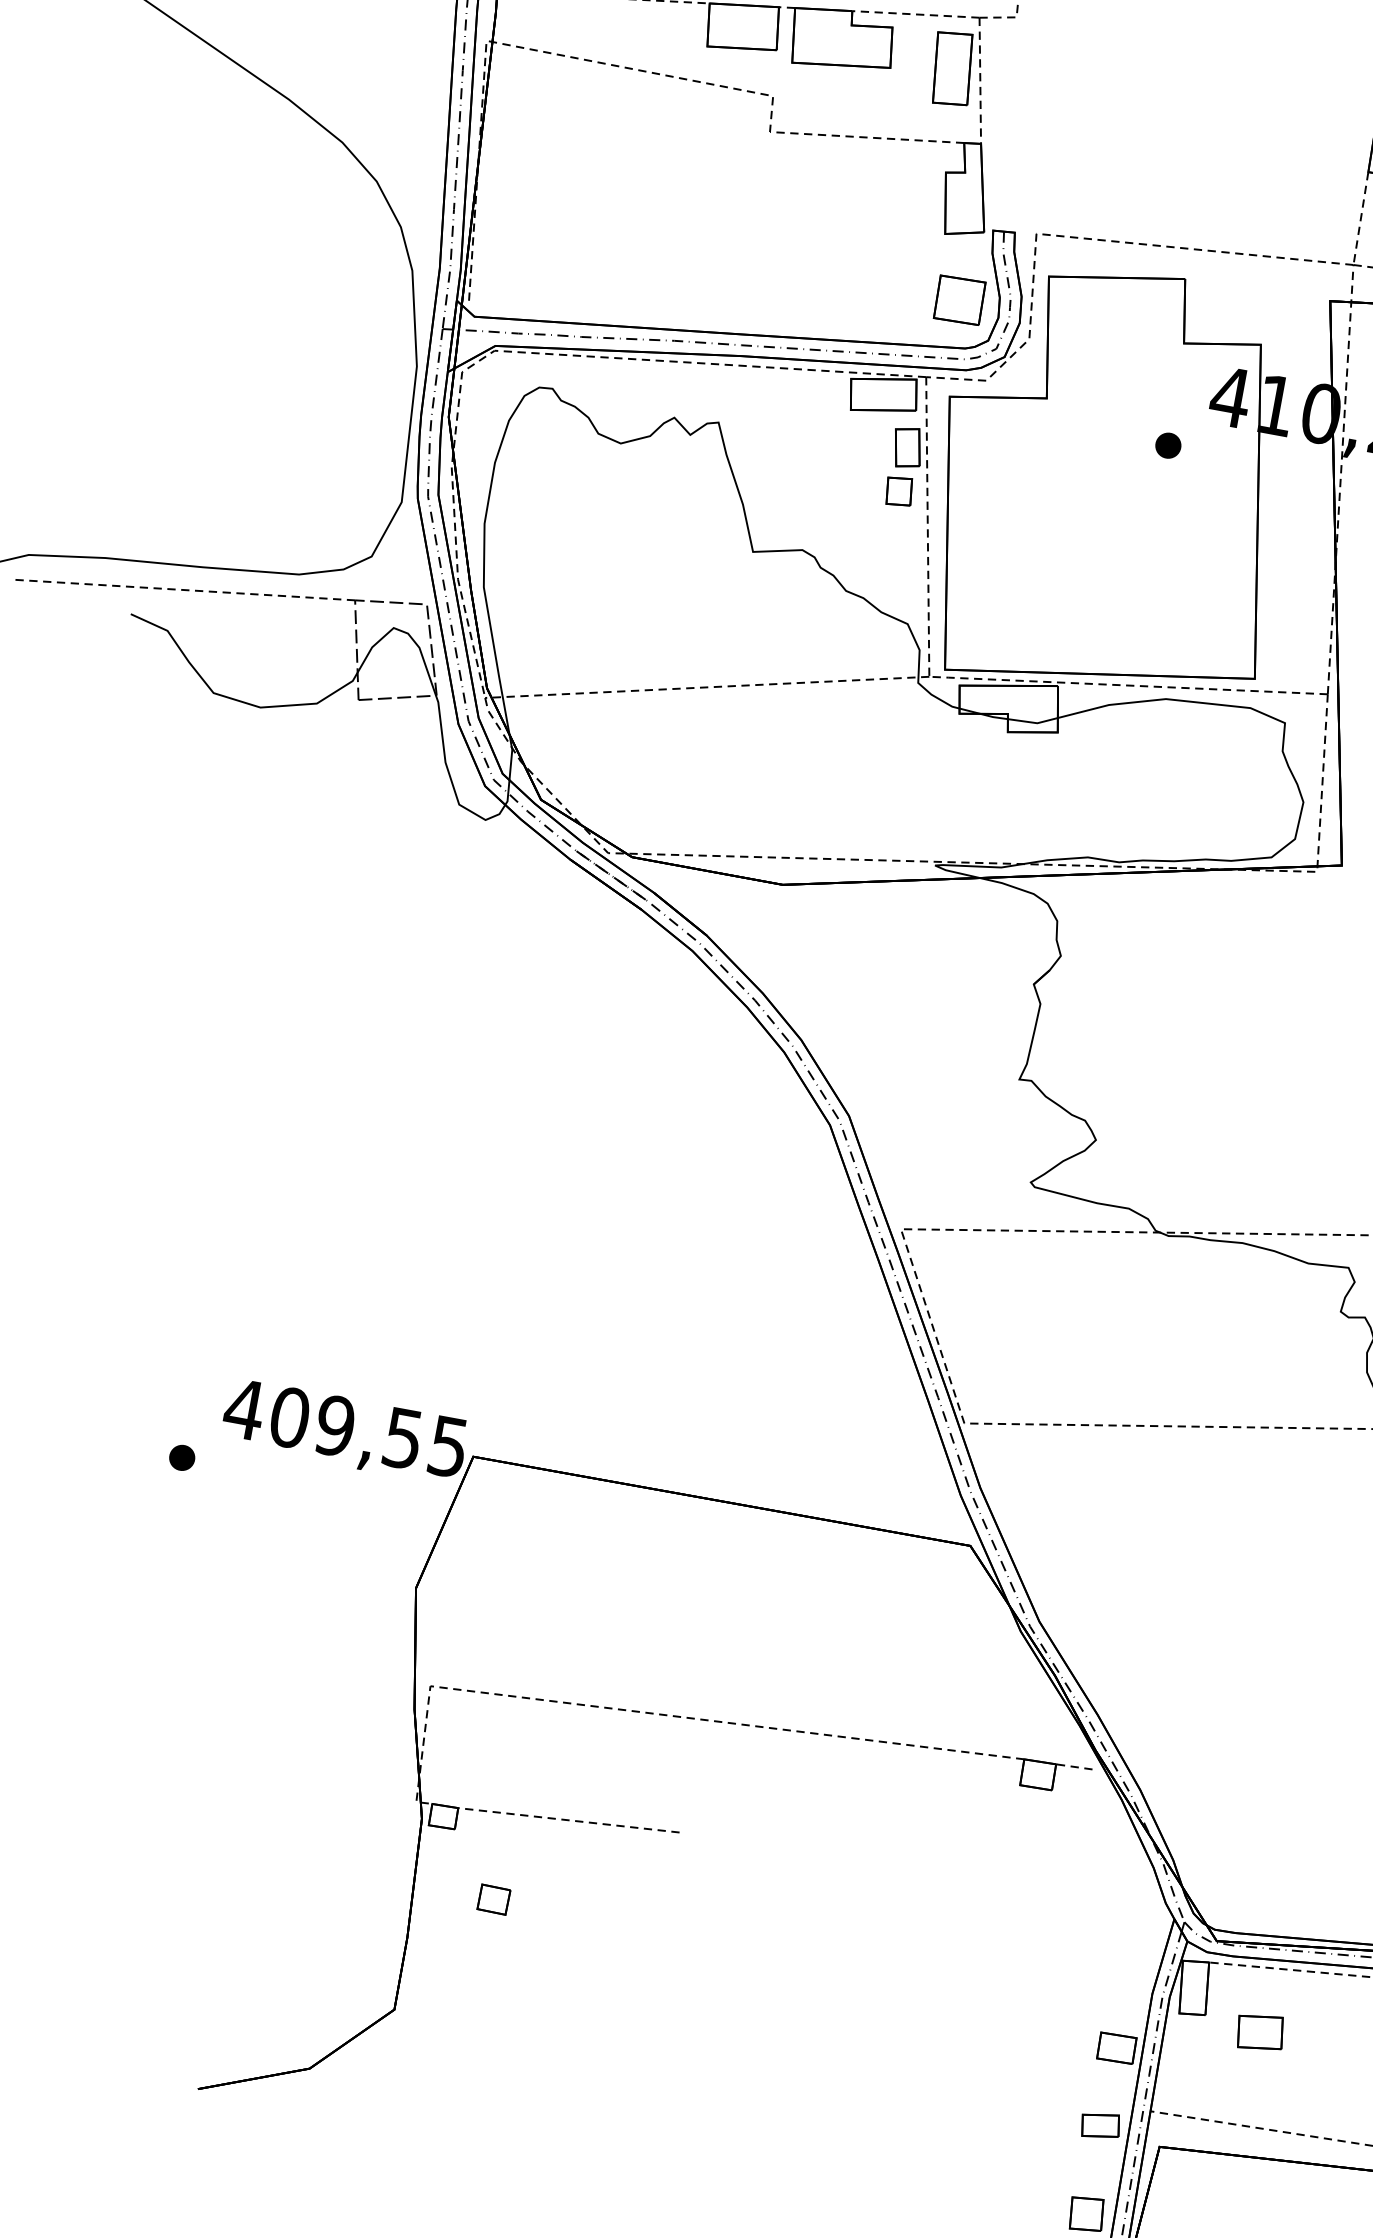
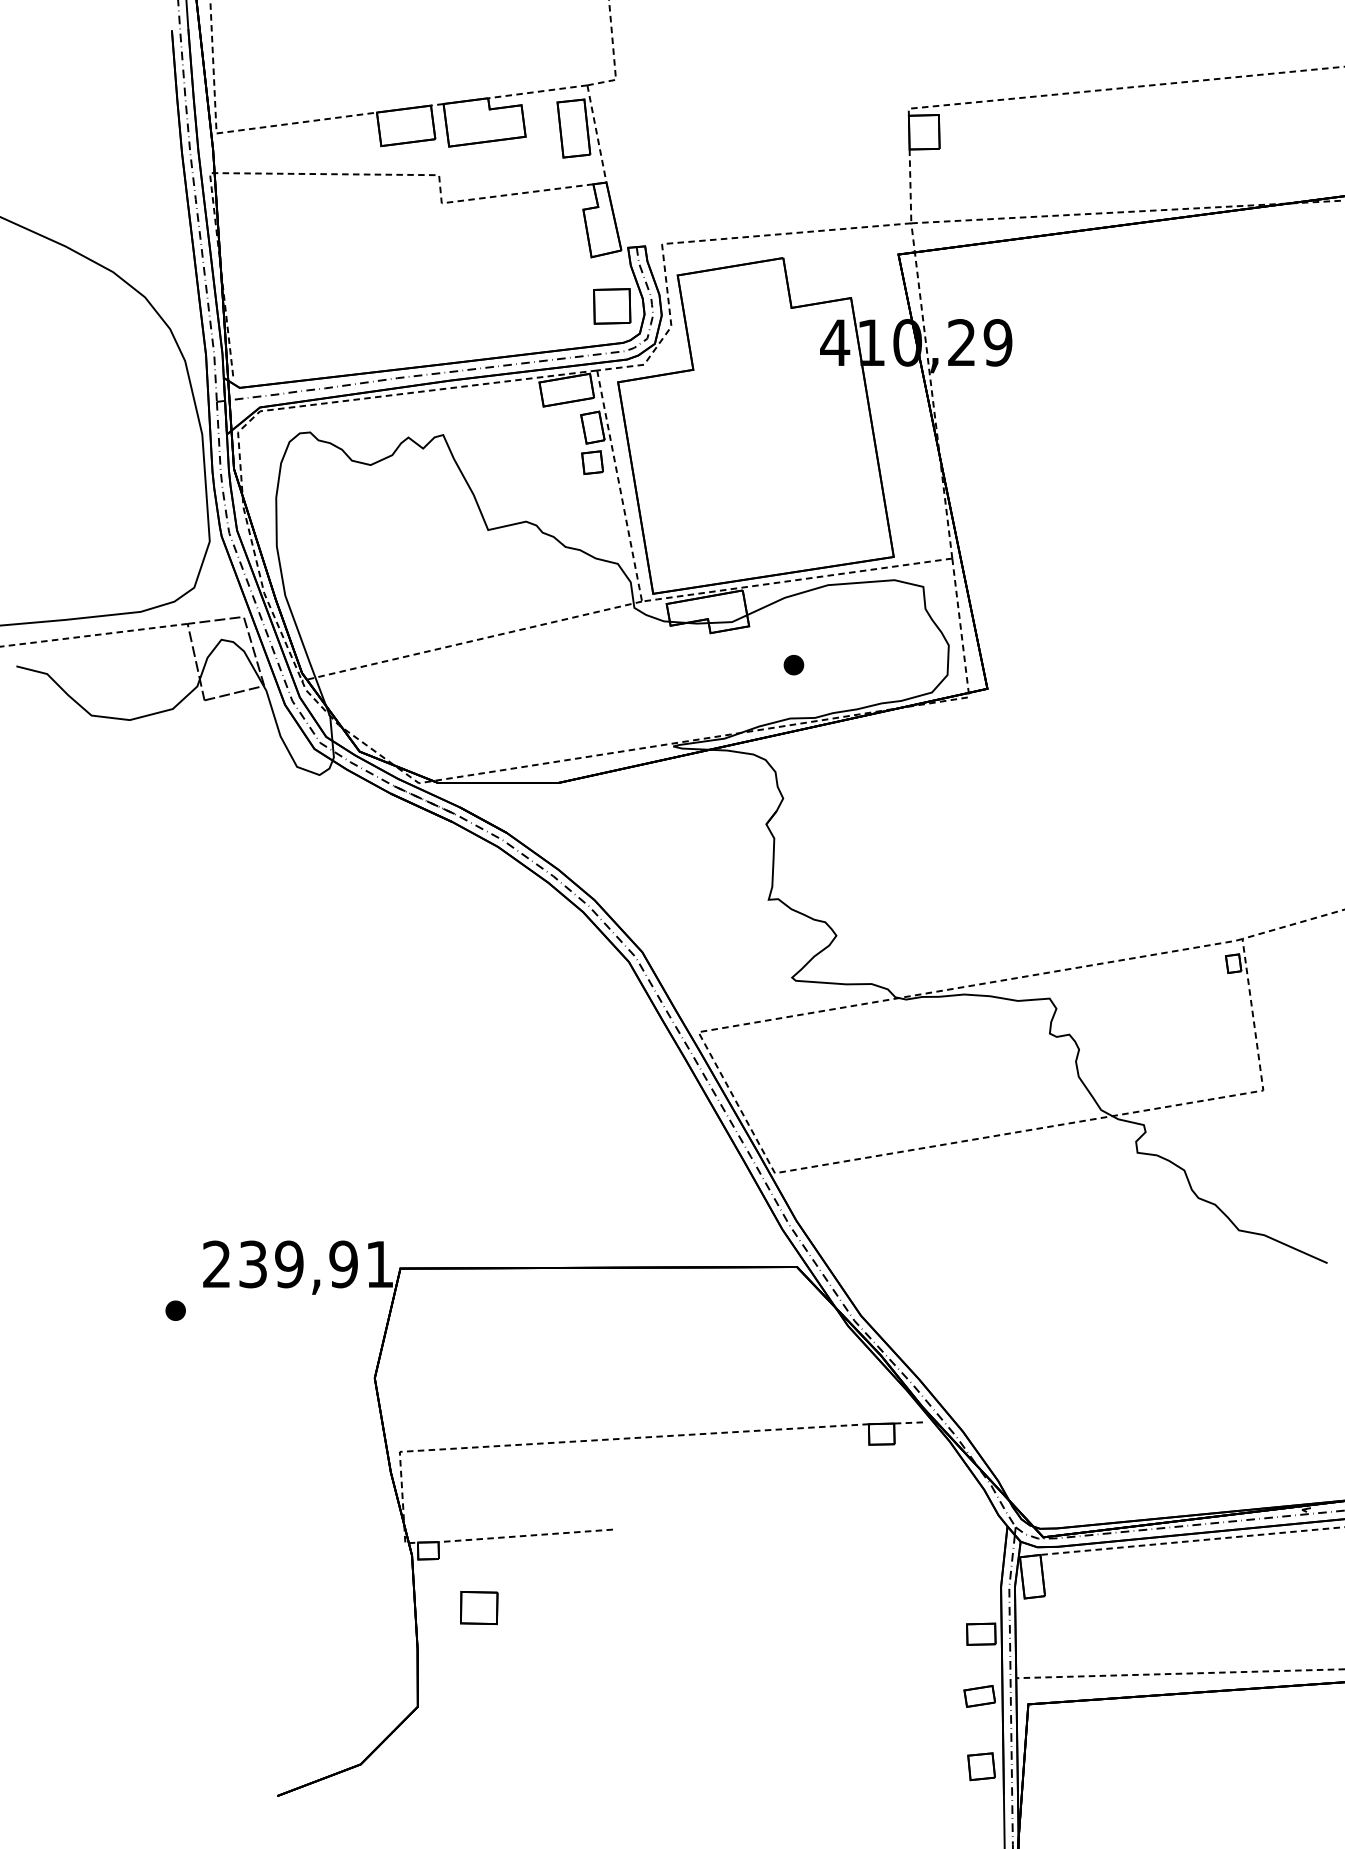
part: (1167, 446) -> (793, 665), moved
text: (345, 1427) -> (297, 1264), 409,55 -> 239,91
part: (493, 1899) -> (478, 1607), size x1.6
part: (1259, 2032) -> (1089, 1601), removed

